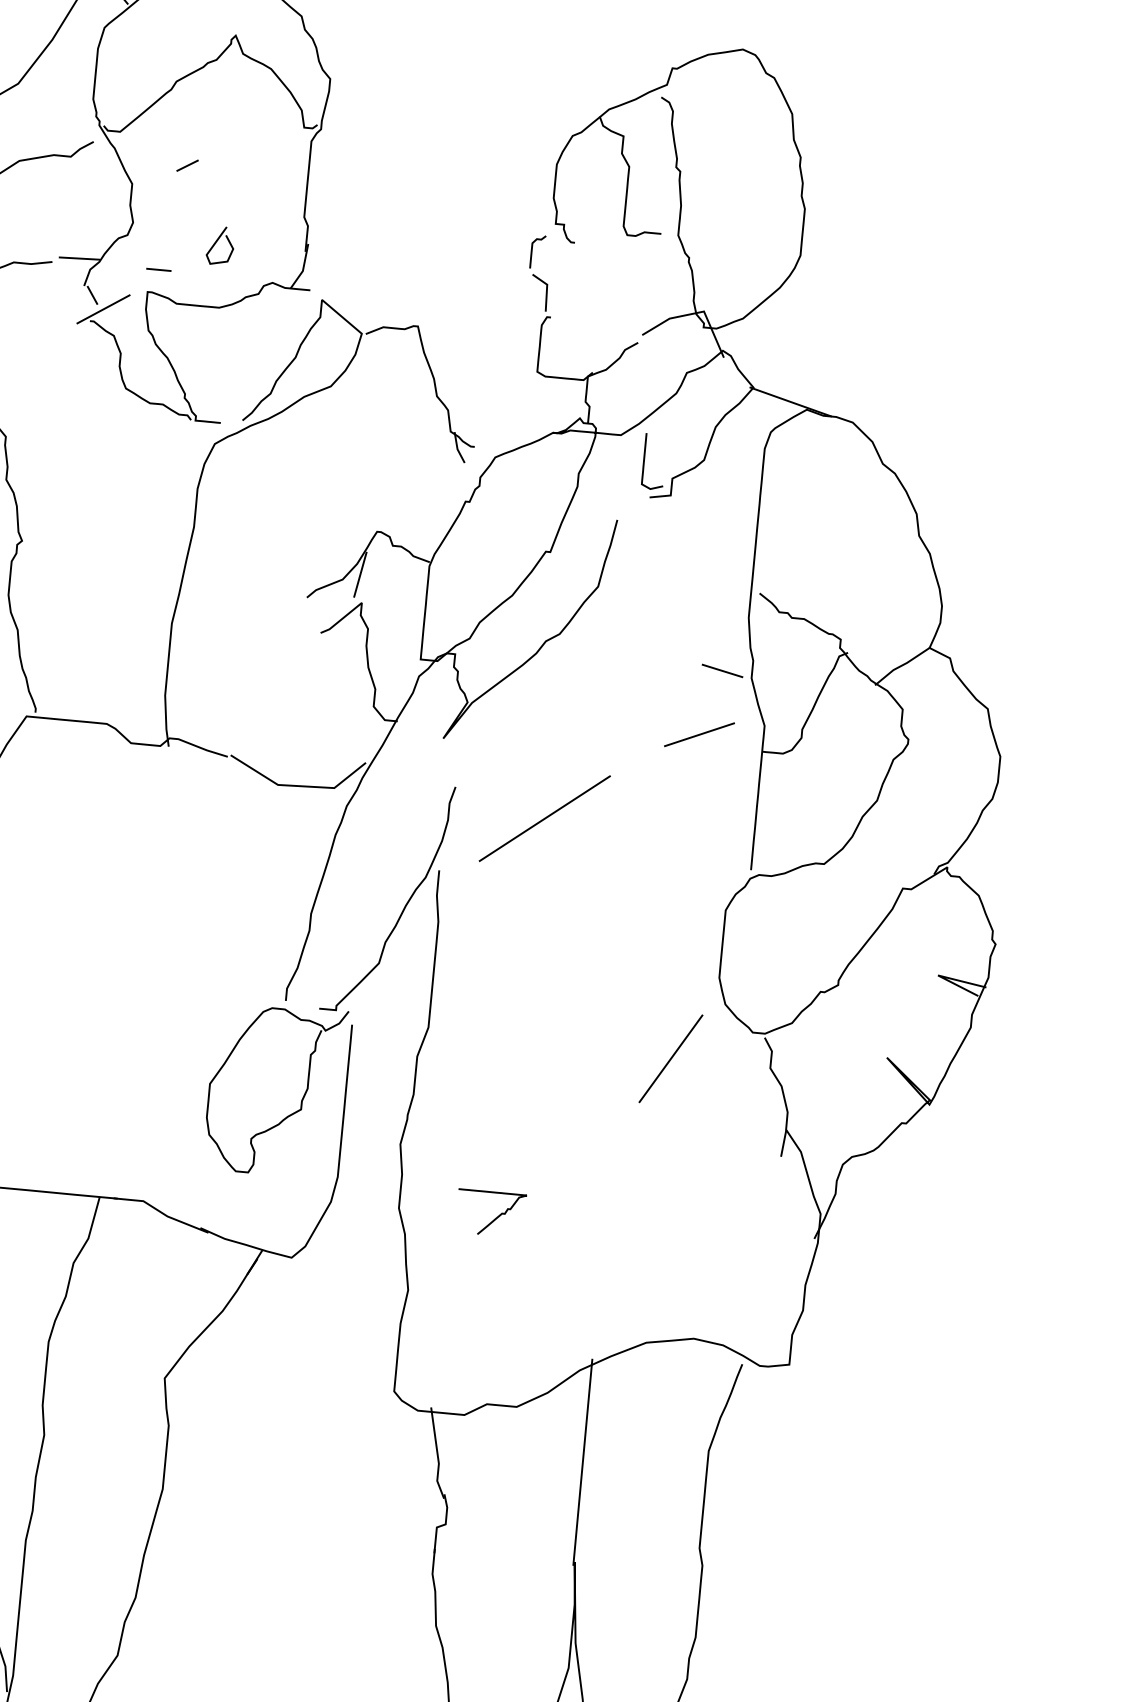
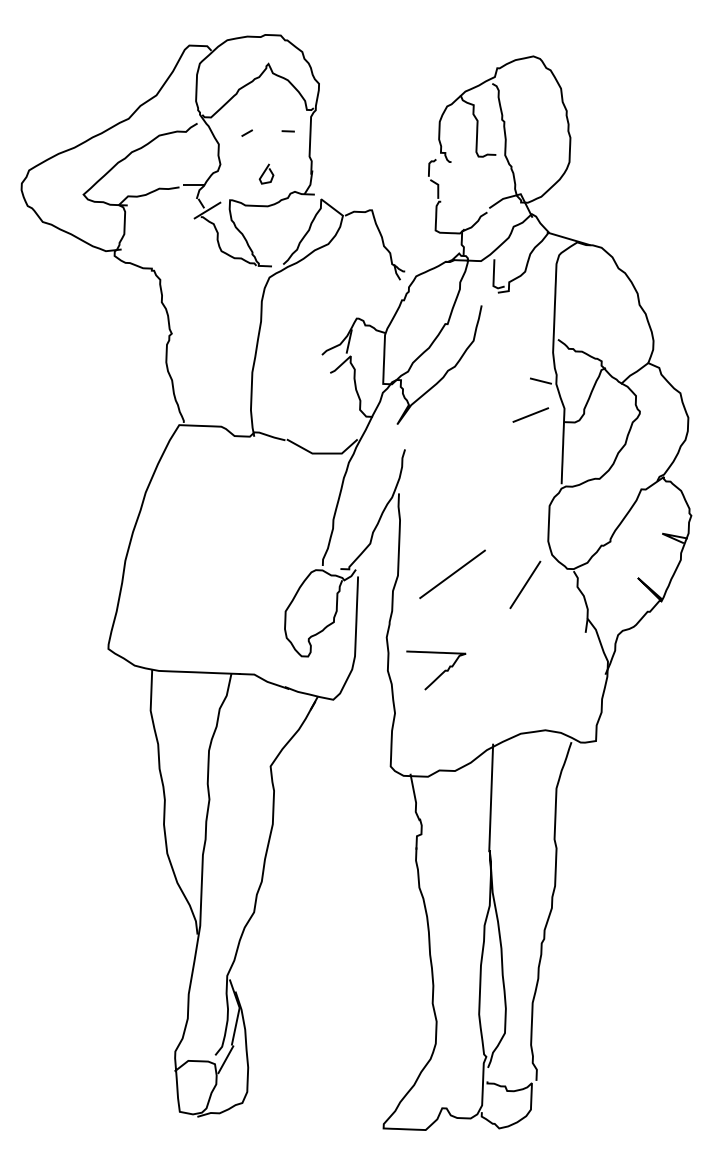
line: (157, 270) -> (287, 131), moved
line: (544, 818) -> (452, 574), moved
part: (491, 1212) -> (436, 670), size x1.67

